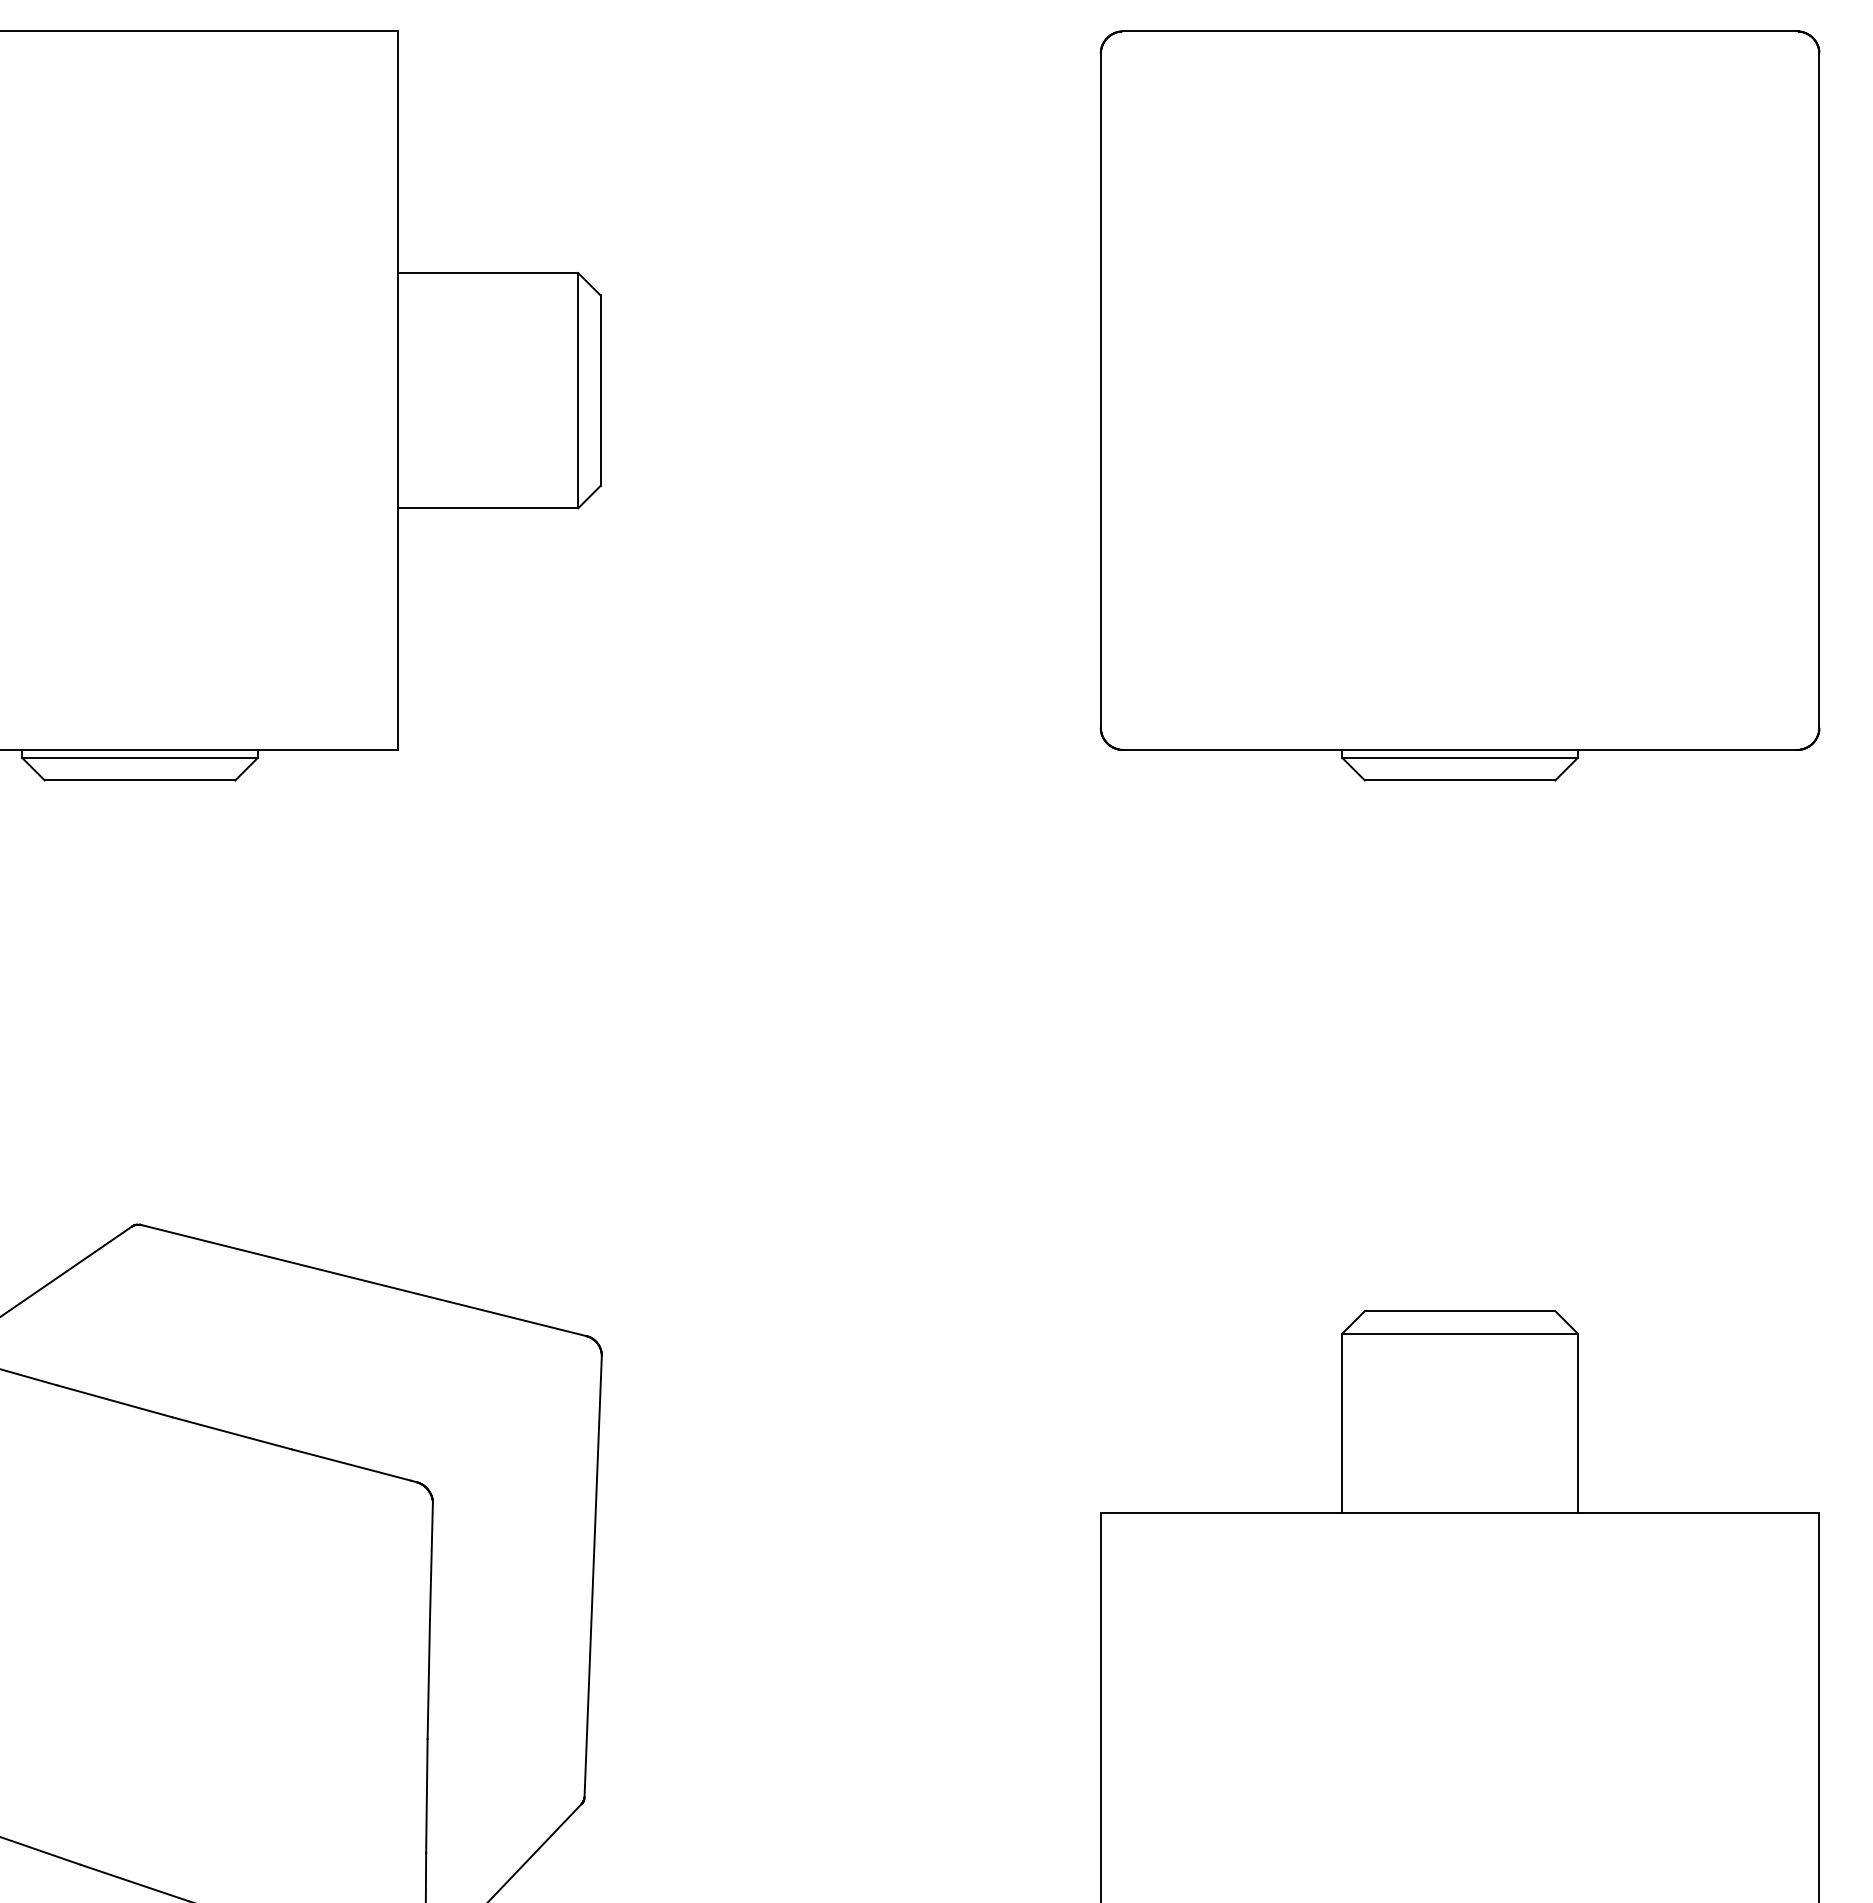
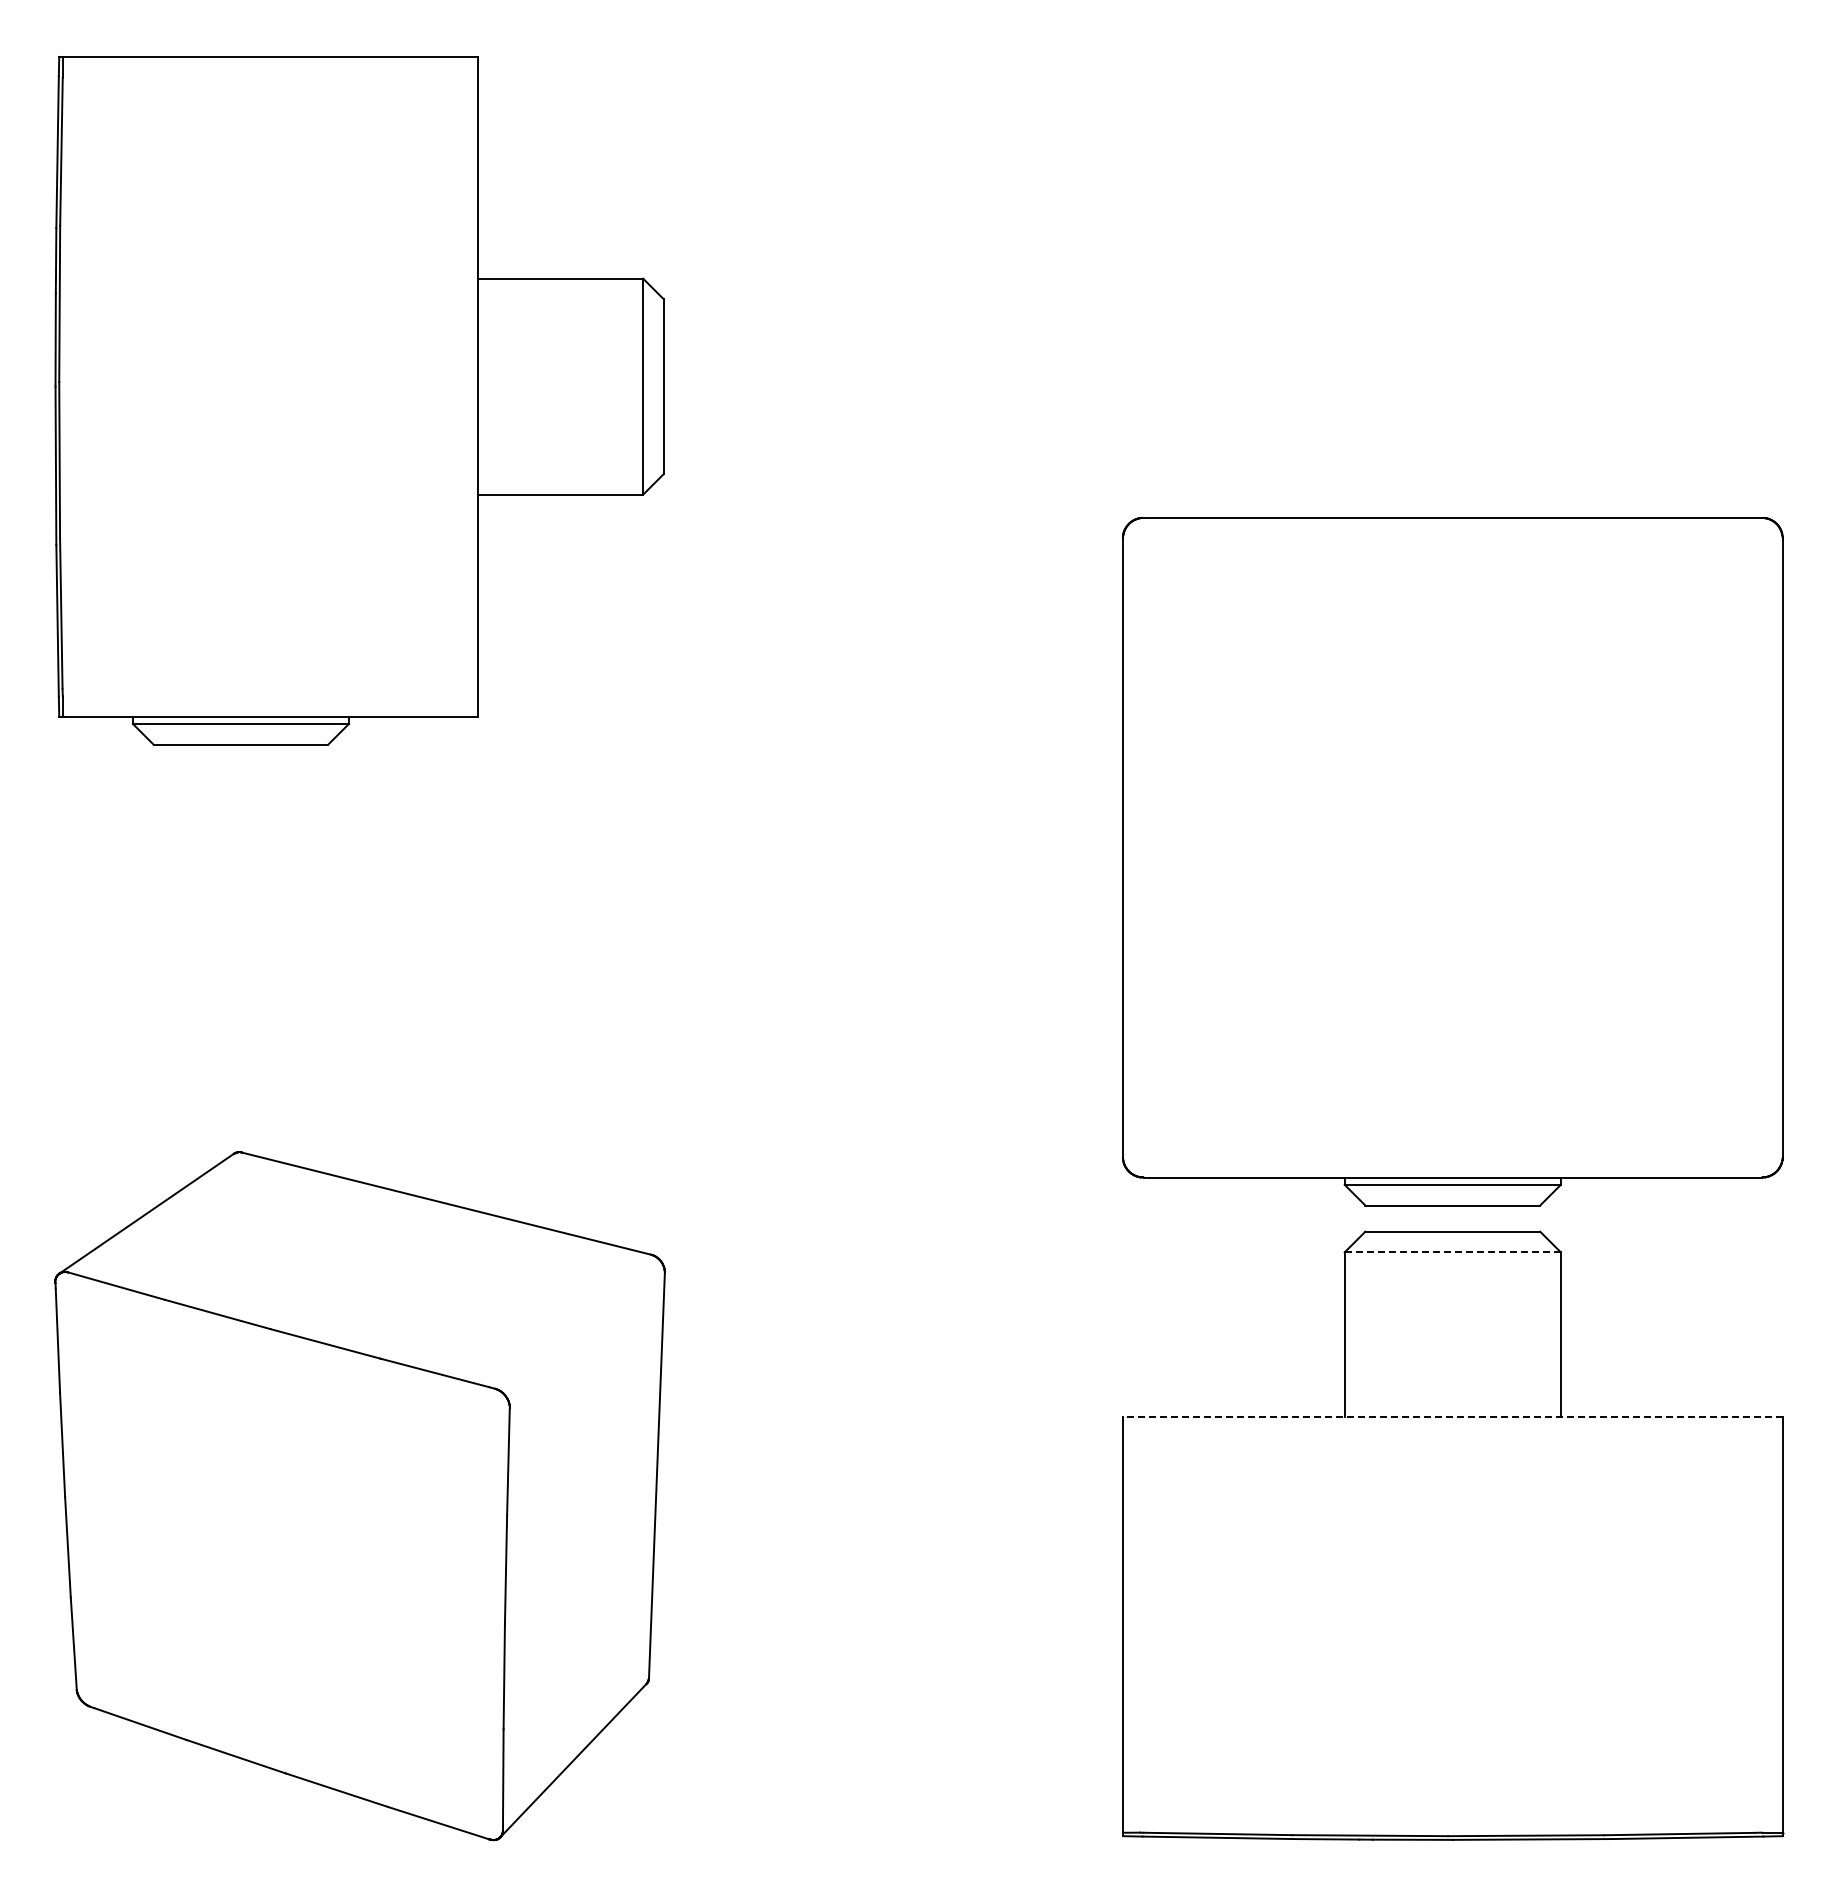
part: (1459, 405) -> (1452, 861), moved
line: (1459, 1333) -> (1452, 1252), solid -> dashed
line: (1459, 1513) -> (1452, 1417), solid -> dashed

